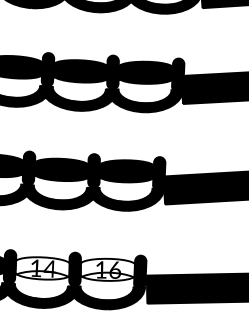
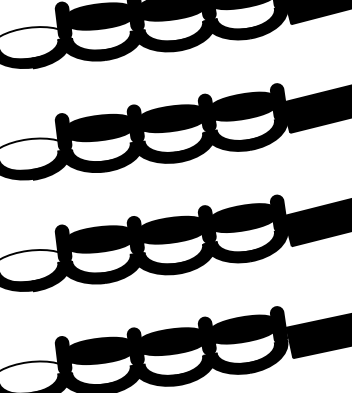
fill: (42, 268) -> (171, 341), added
fill: (107, 269) -> (242, 329), added

